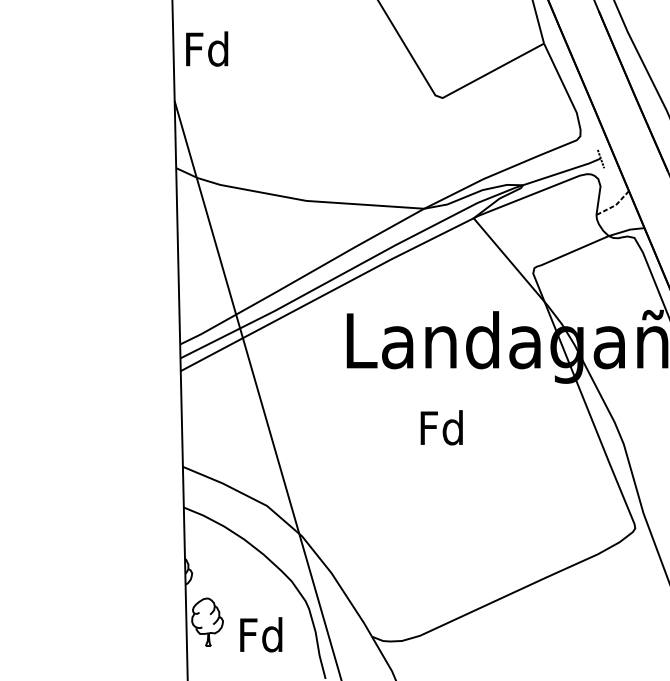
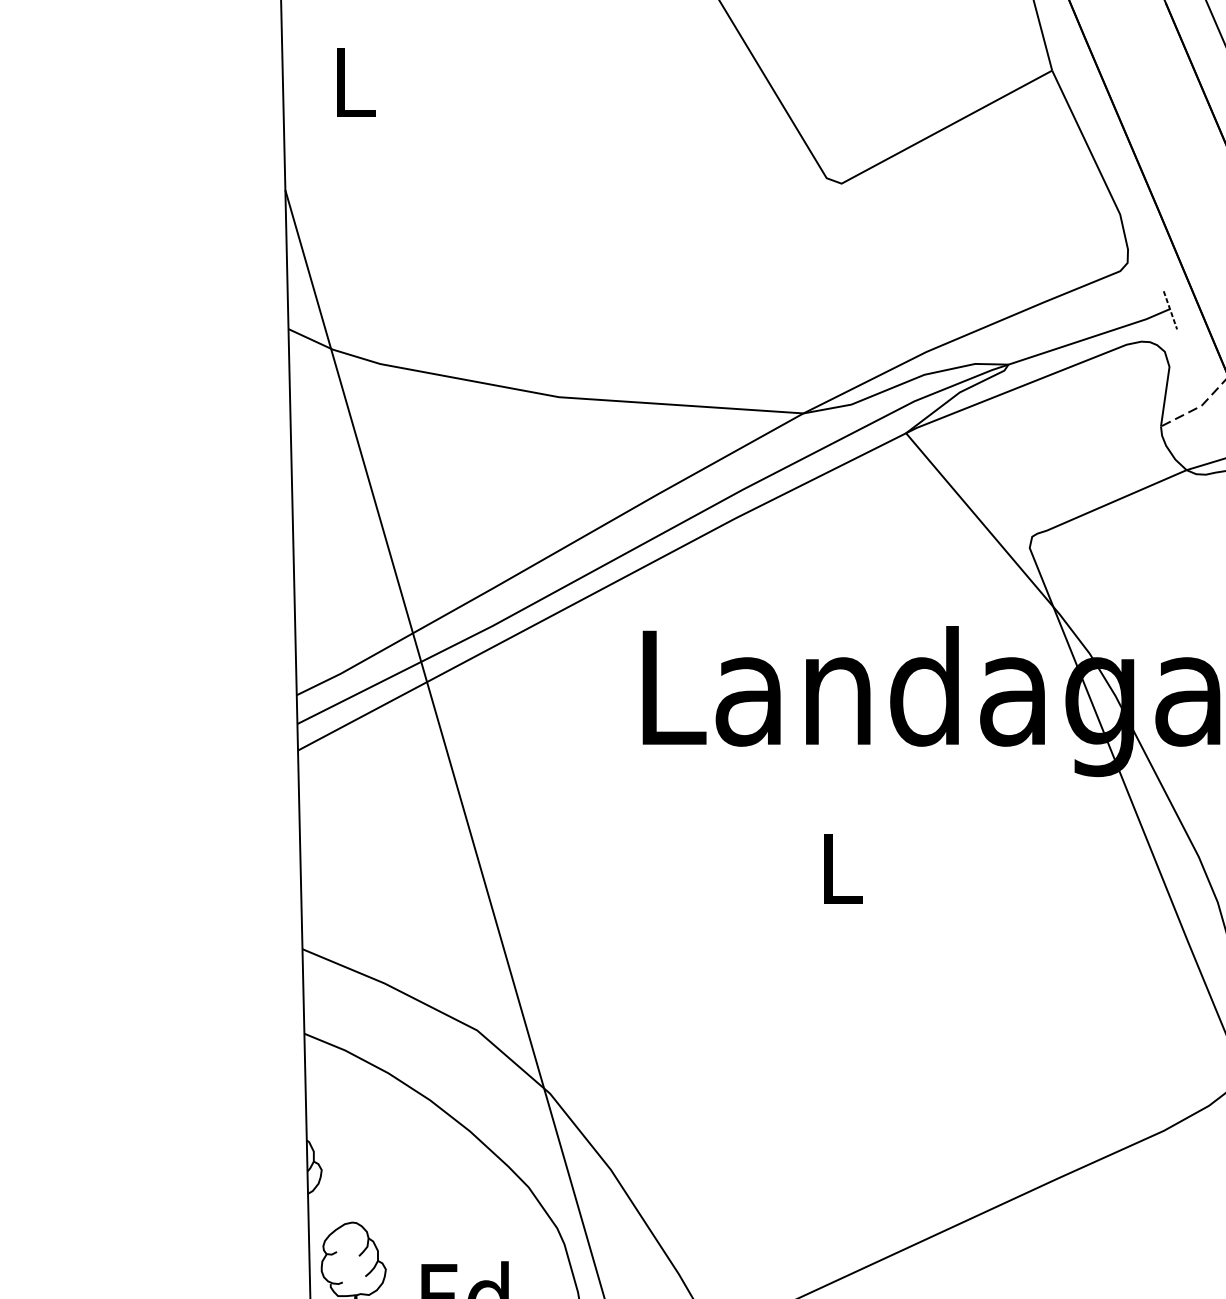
text: (207, 48) -> (353, 80), Fd -> L
text: (441, 427) -> (839, 867), Fd -> L

